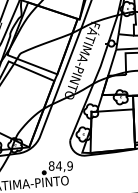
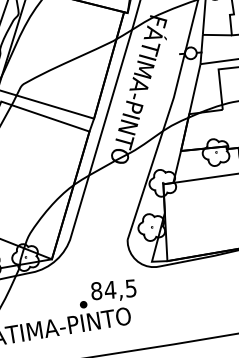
text: (69, 165) -> (129, 287), 84,9 -> 84,5

